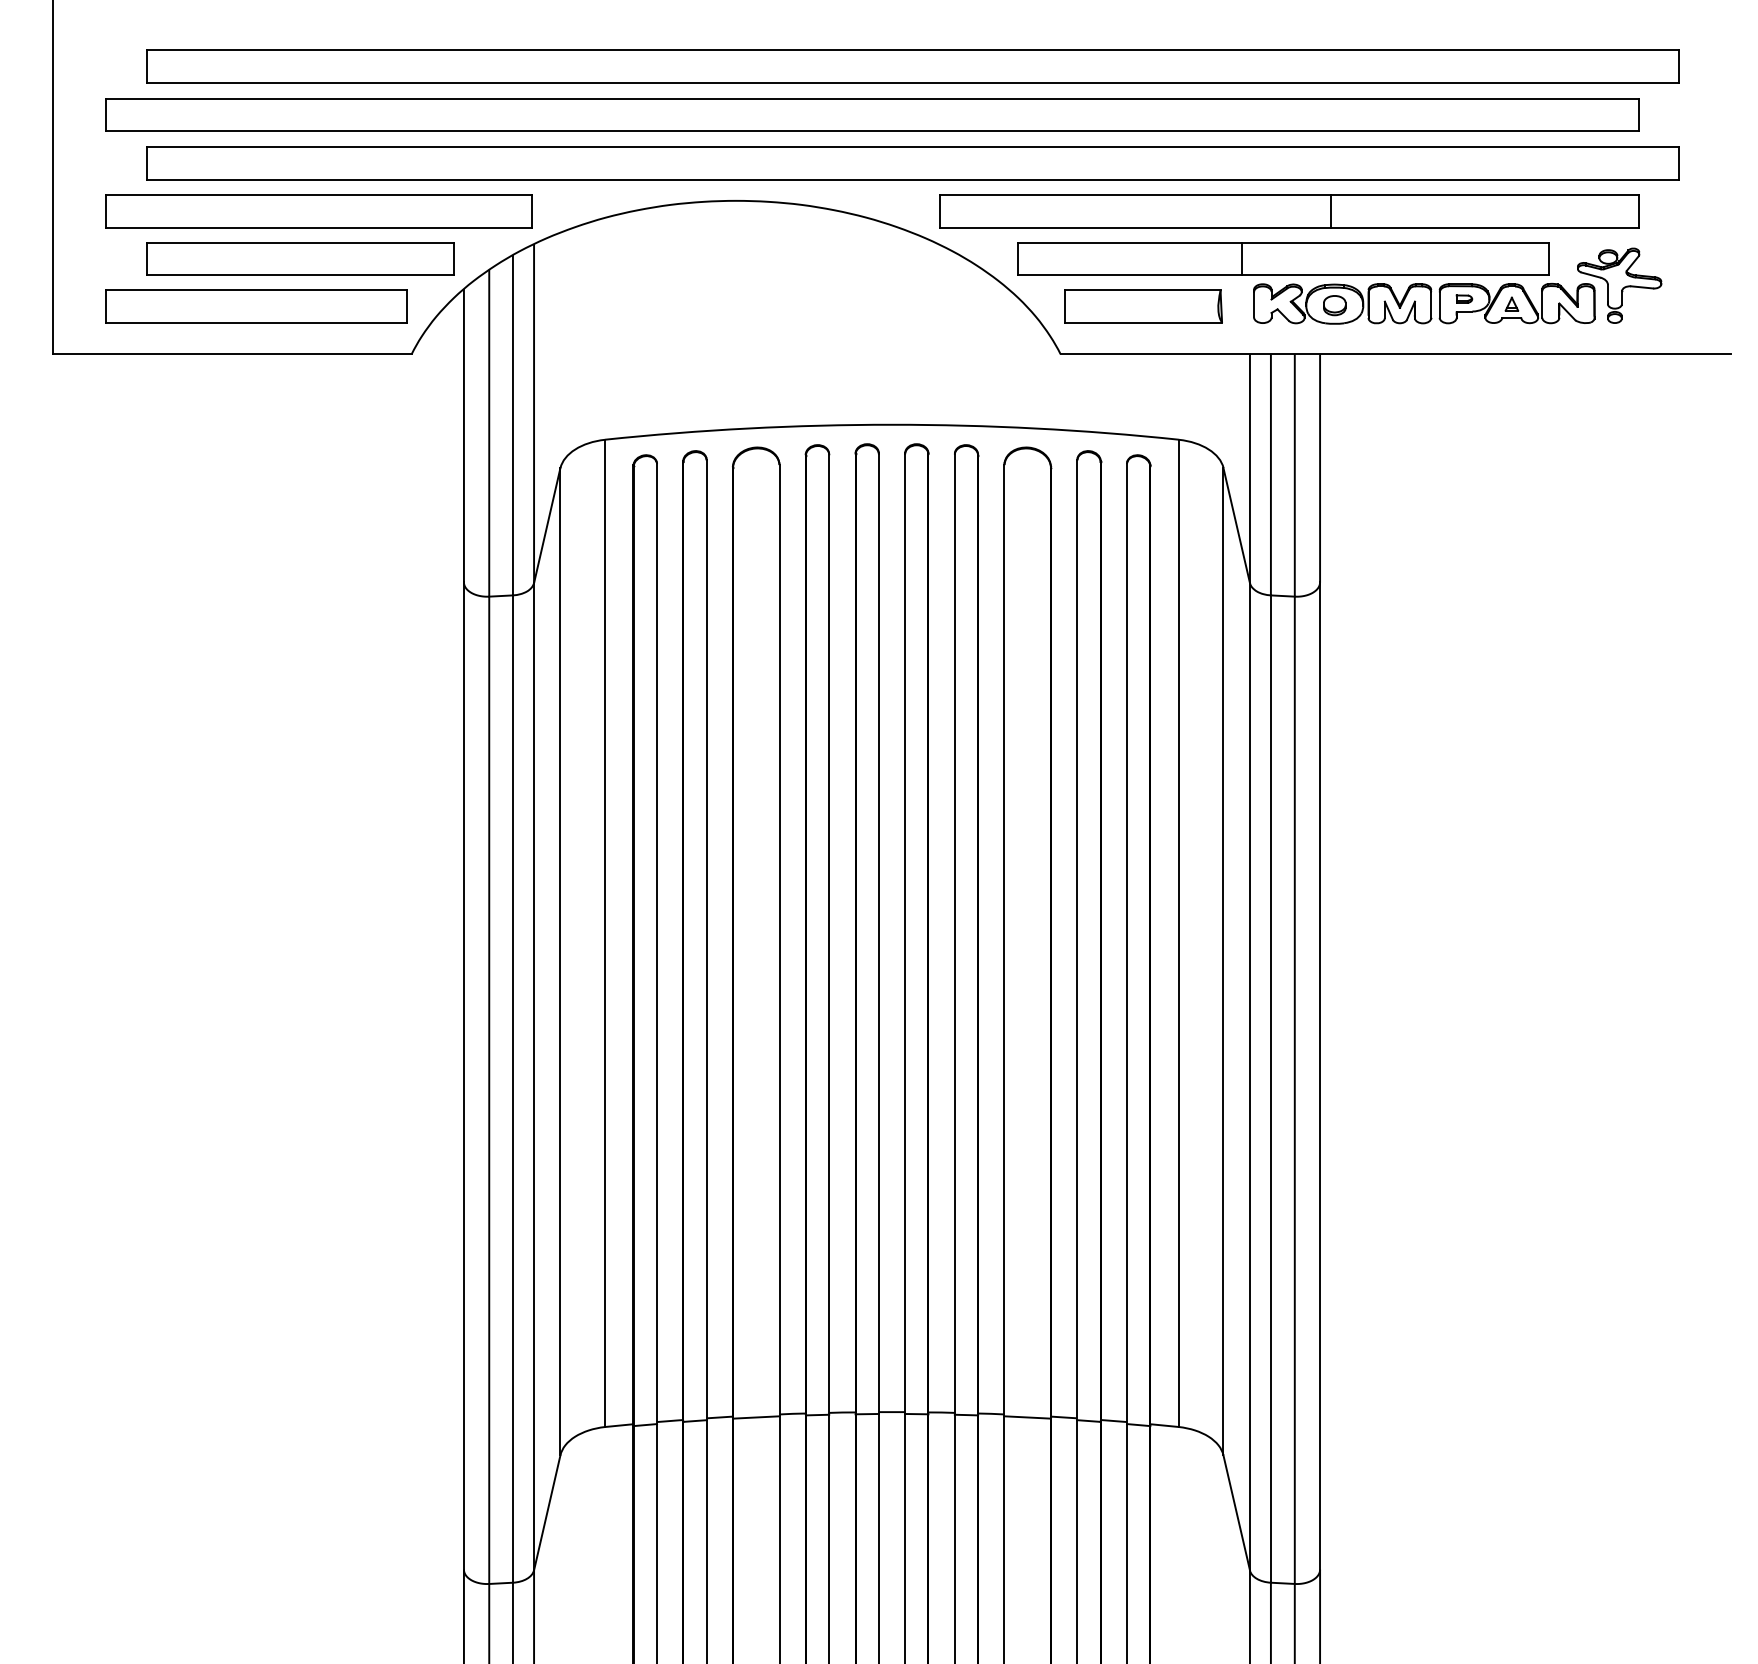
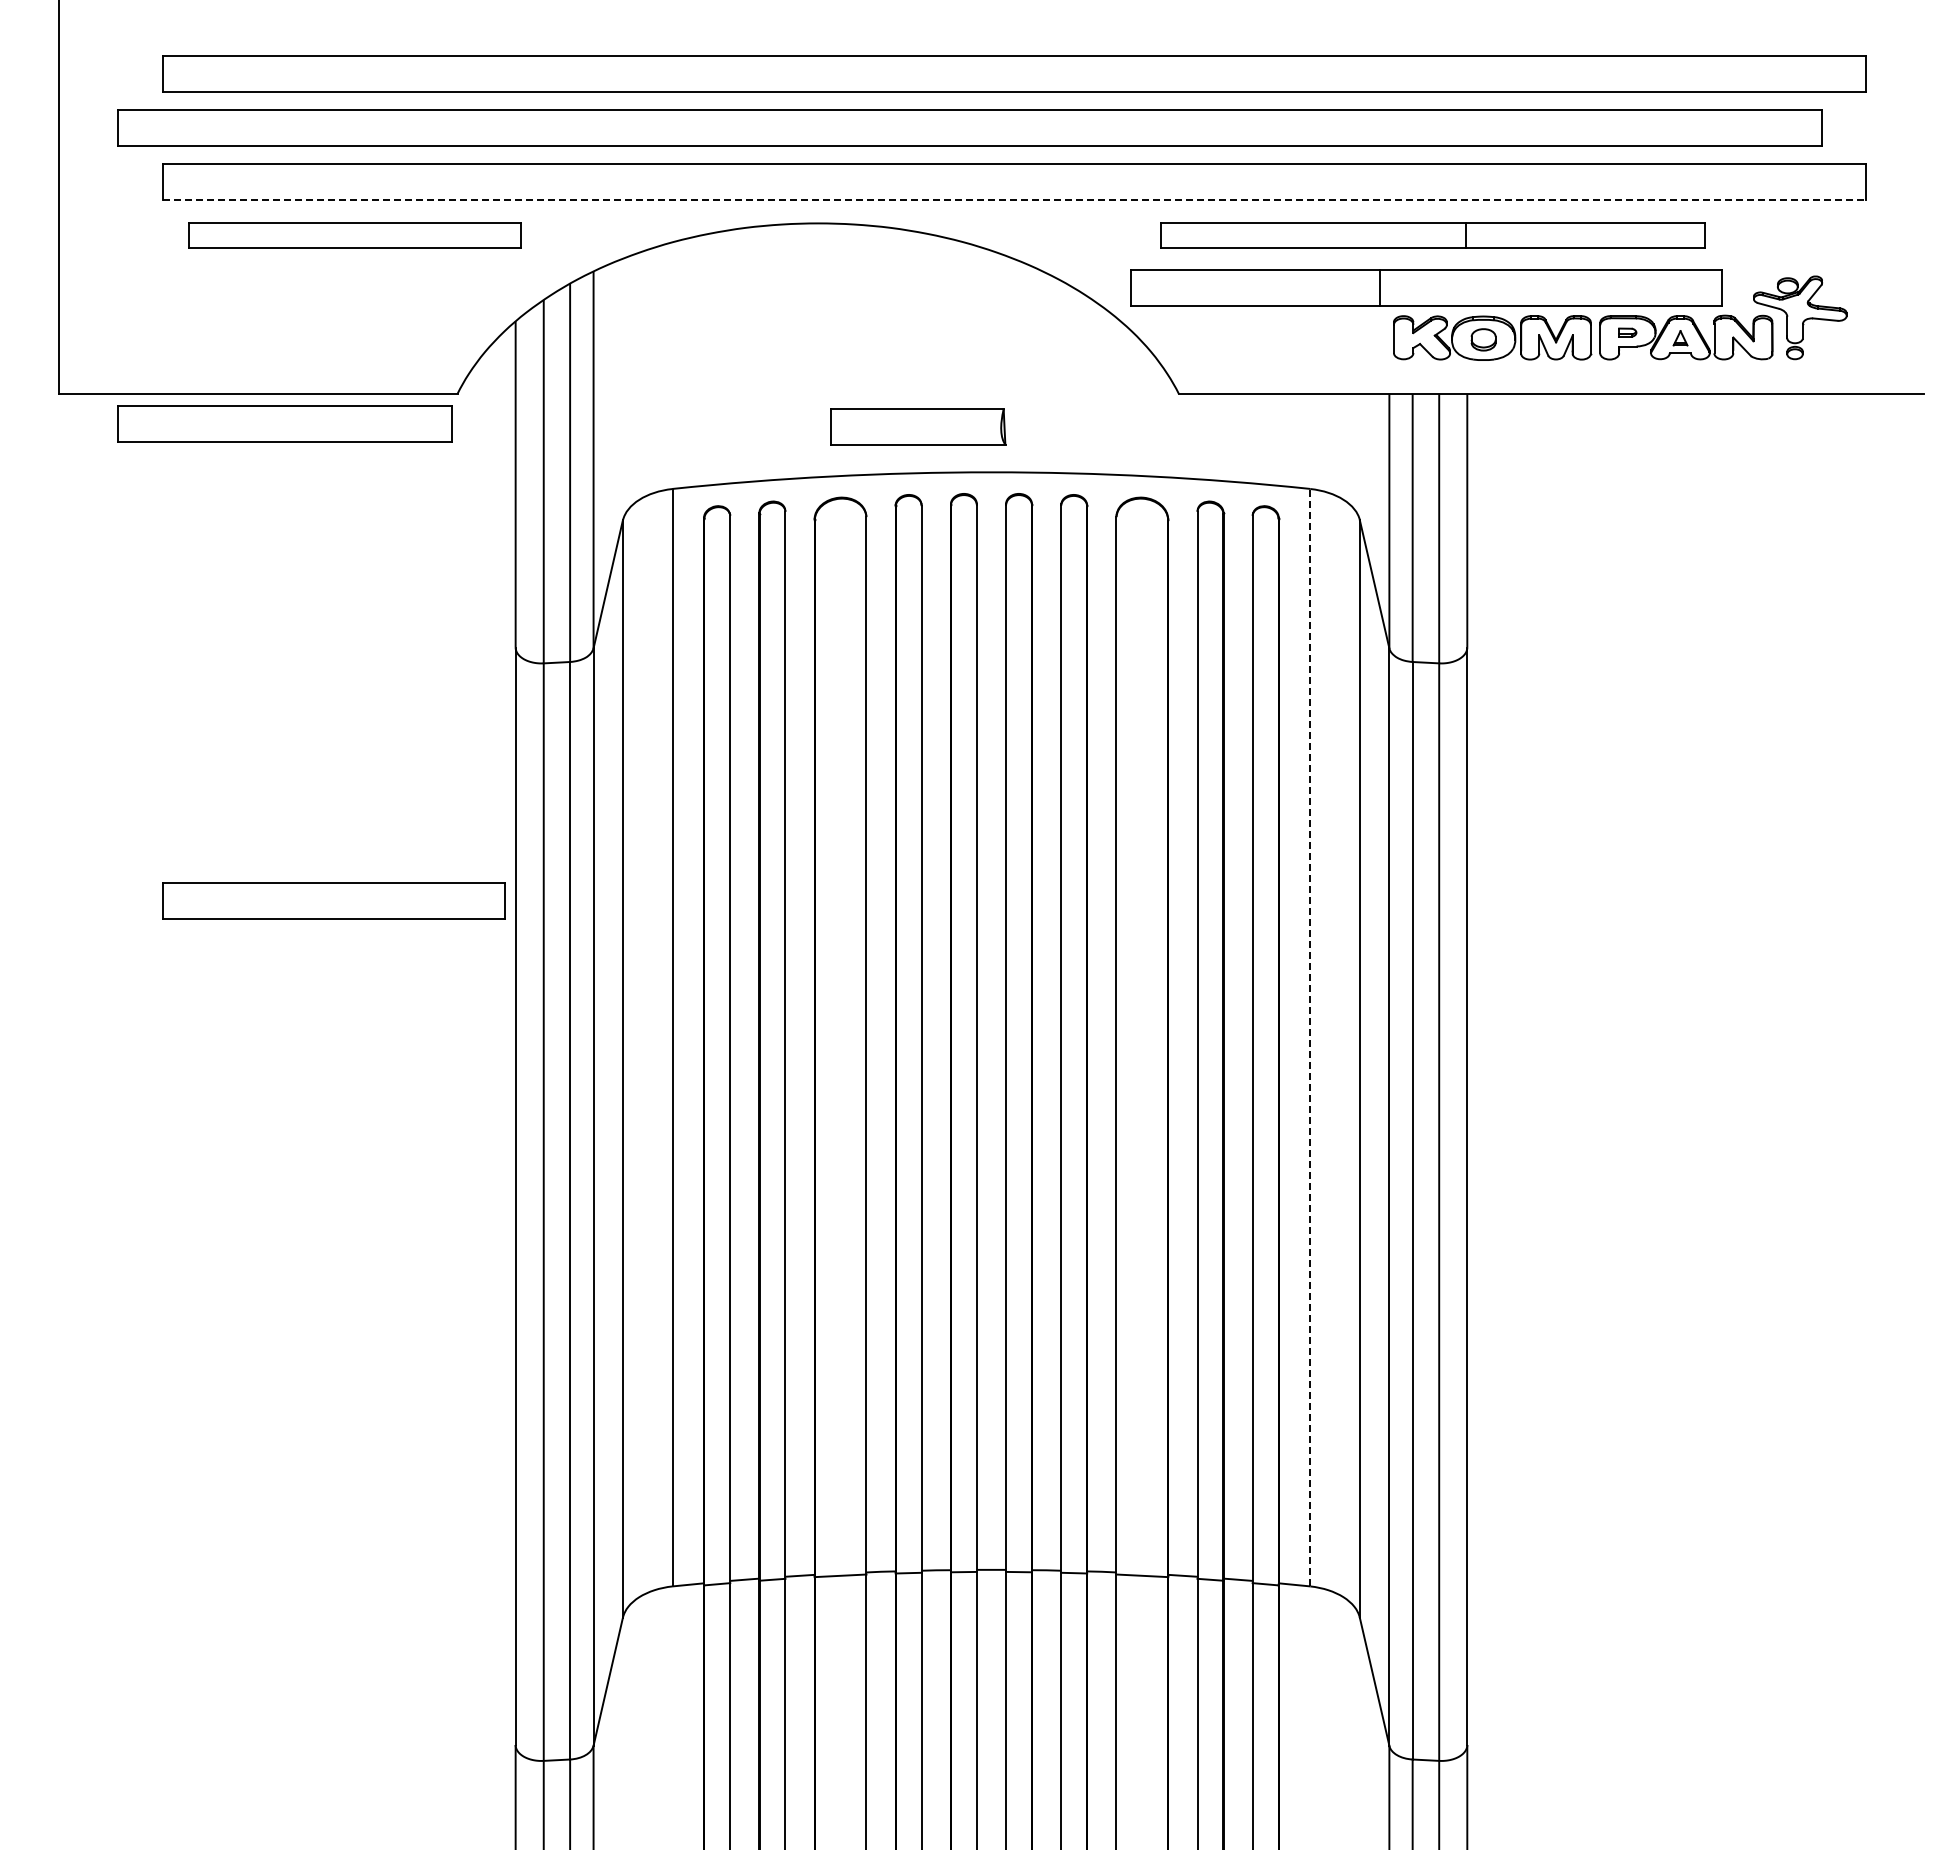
line: (912, 179) -> (1014, 199), solid -> dashed
part: (318, 210) -> (354, 234), size x0.7
part: (1289, 210) -> (1433, 234), size x0.7
part: (300, 258) -> (333, 900), moved
part: (256, 306) -> (284, 423), moved
part: (1143, 306) -> (918, 426), moved
line: (1179, 933) -> (1310, 1037), solid -> dashed

